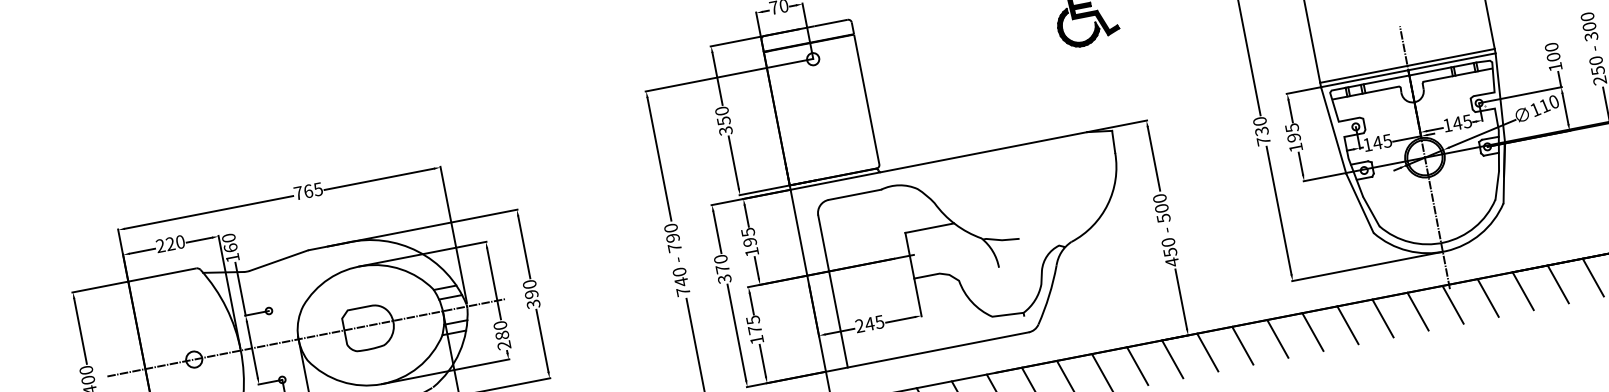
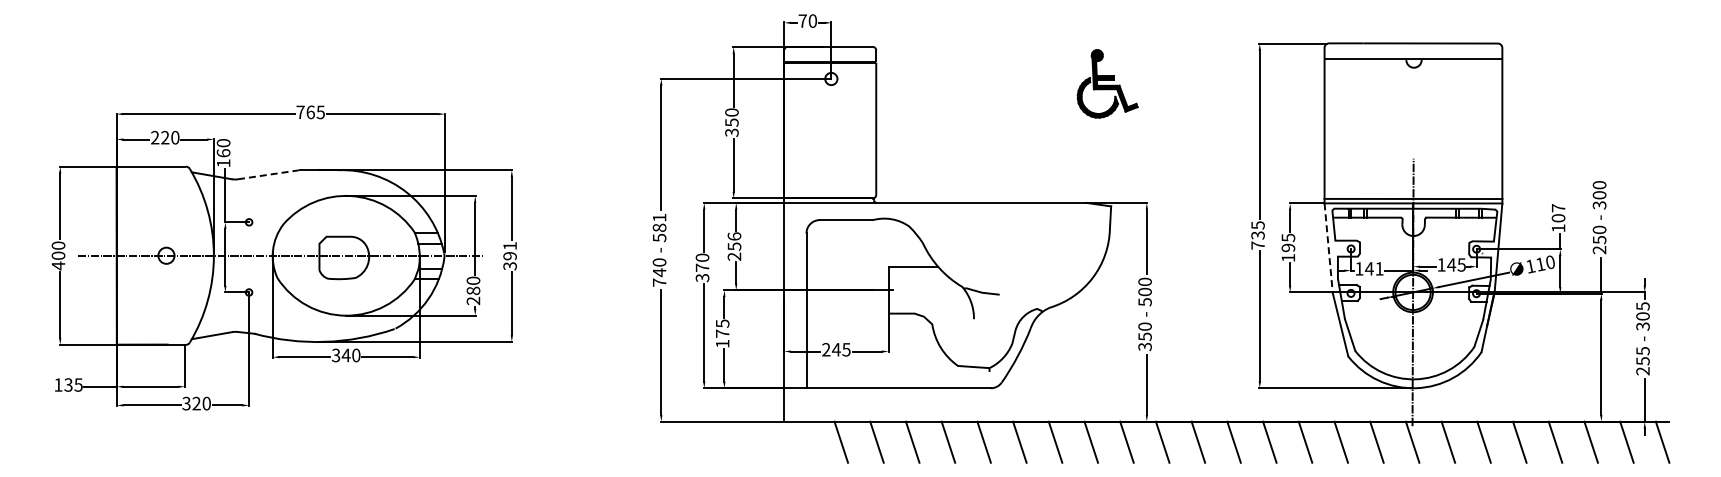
text: (1551, 47) -> (1558, 208), 100 -> 107
text: (1259, 121) -> (1257, 225), 730 -> 735
line: (1333, 130) -> (1328, 248), solid -> dashed
text: (1387, 140) -> (1379, 268), 145 -> 141
text: (672, 237) -> (659, 227), 790 -> 581
text: (750, 242) -> (734, 246), 195 -> 256
line: (278, 260) -> (268, 174), solid -> dashed
text: (1171, 262) -> (1144, 346), 450 -> 350
text: (529, 284) -> (509, 245), 390 -> 391

